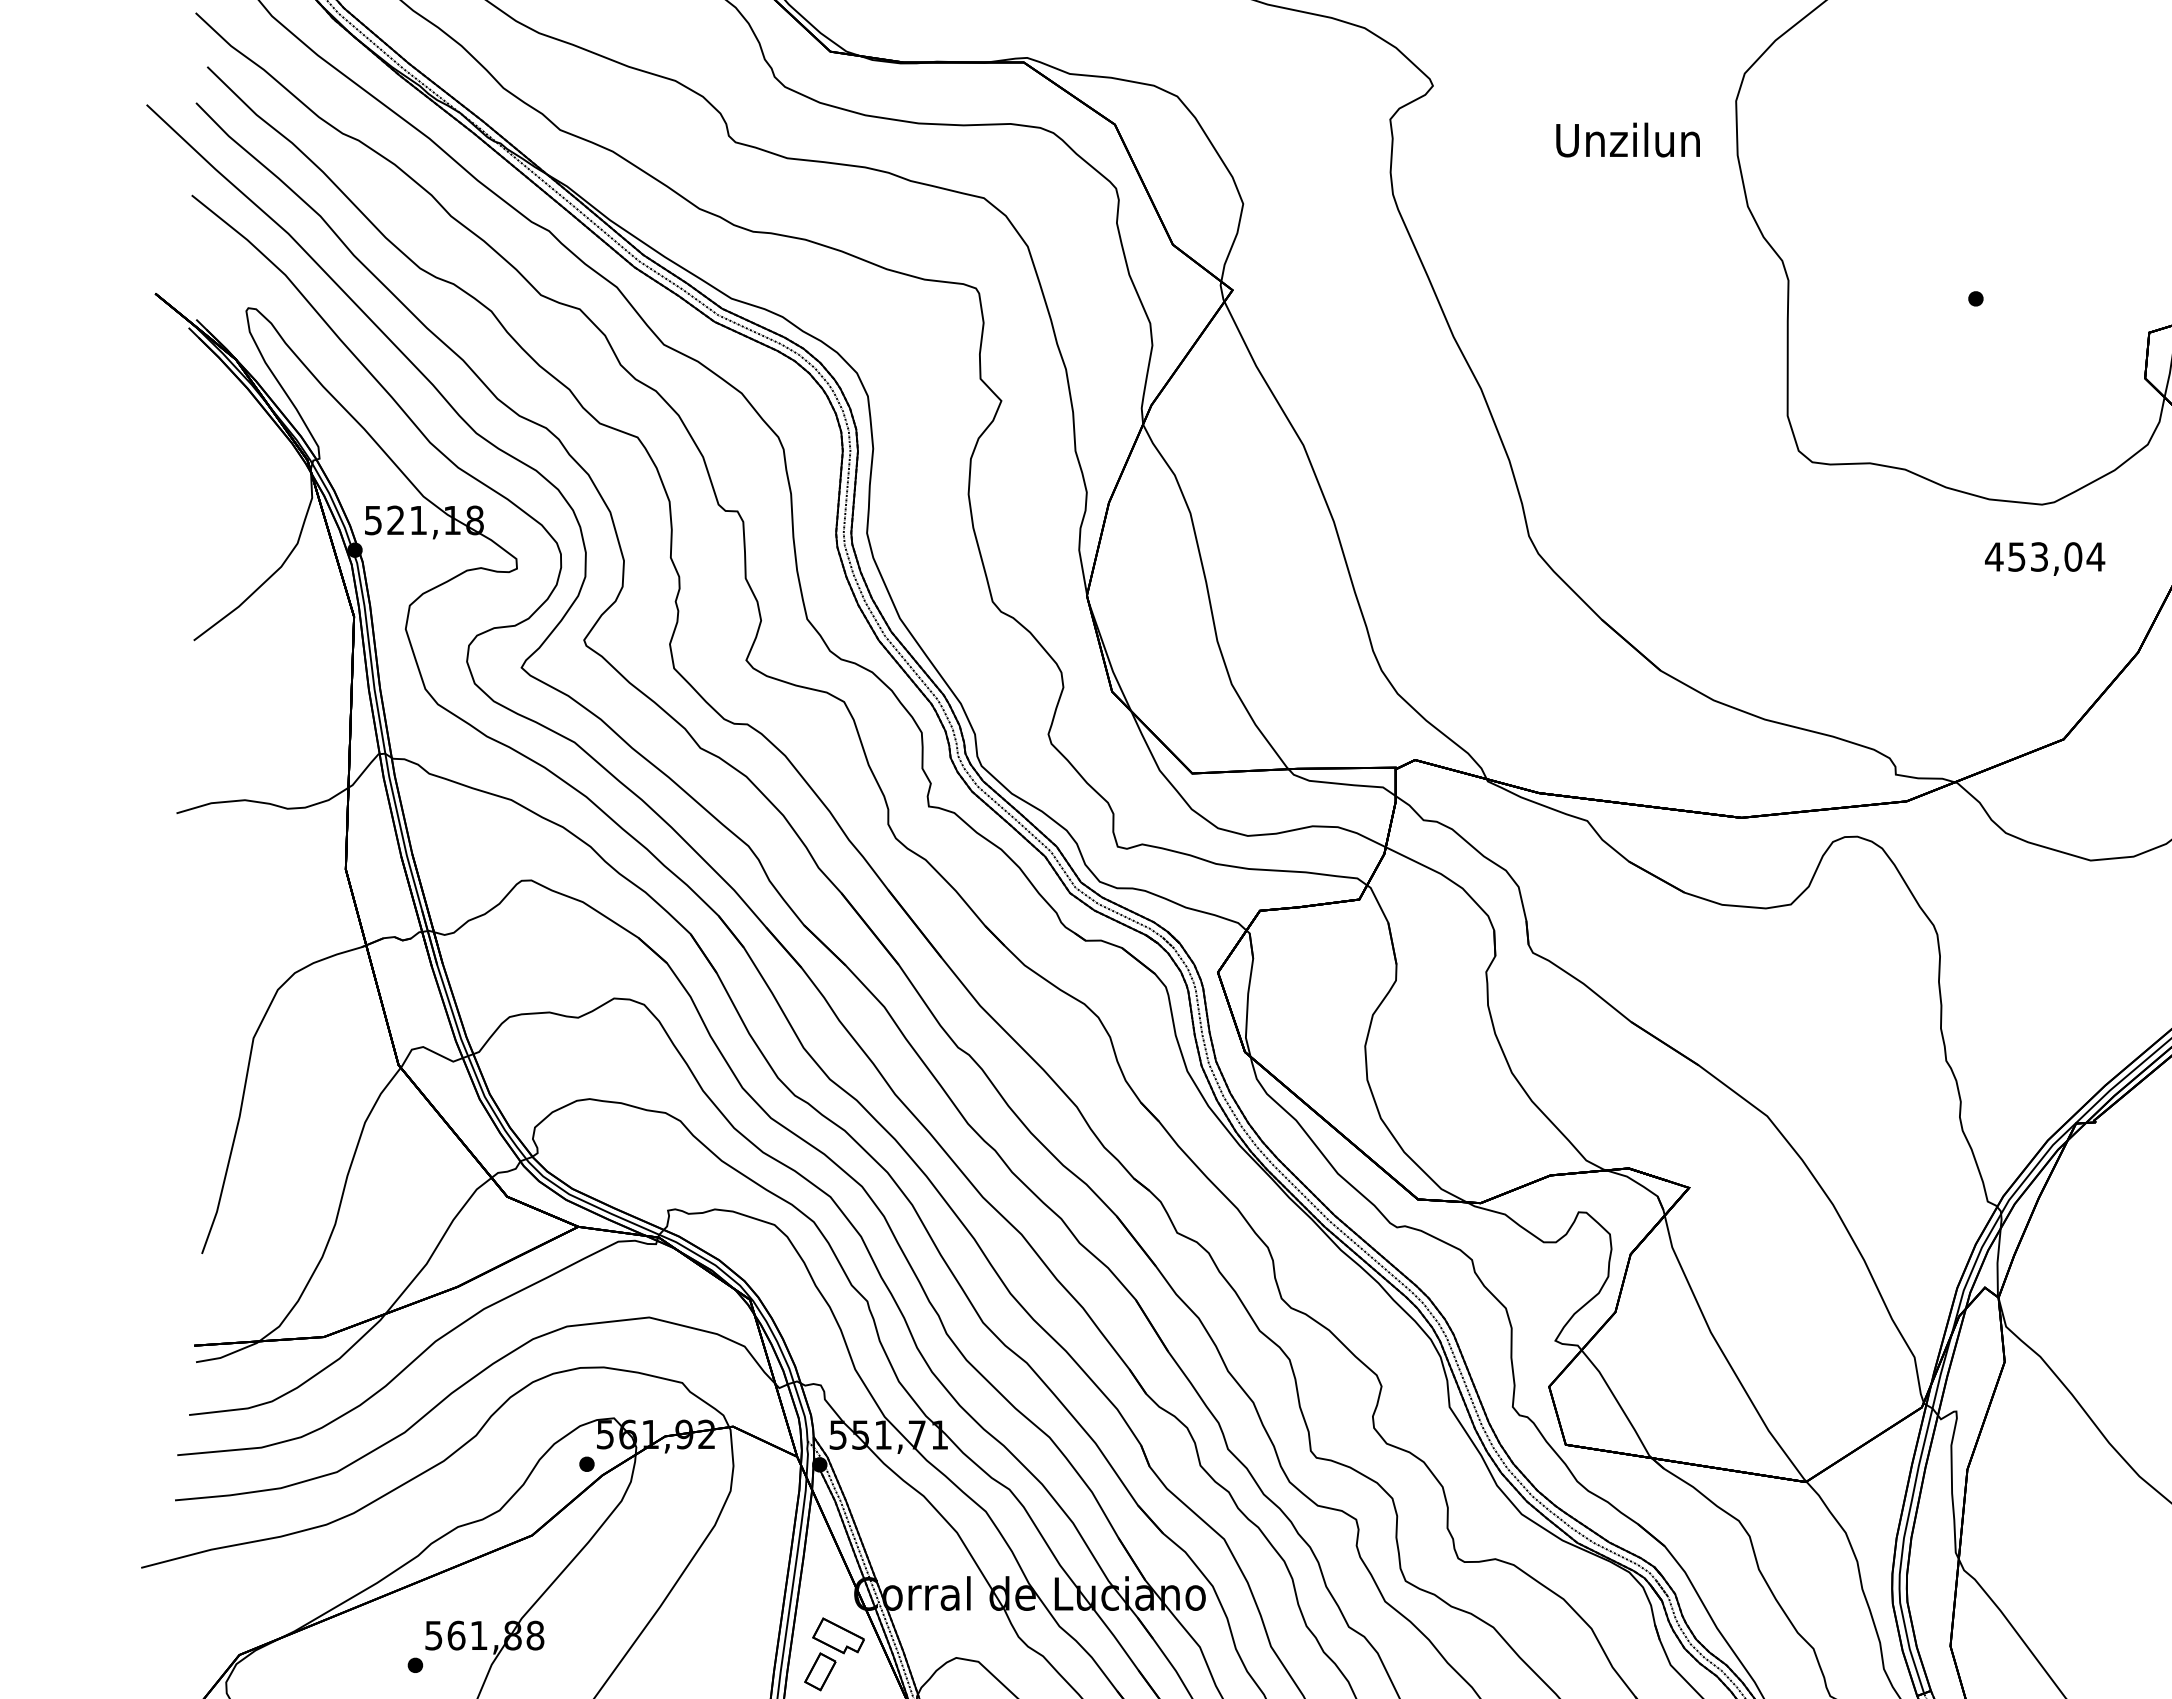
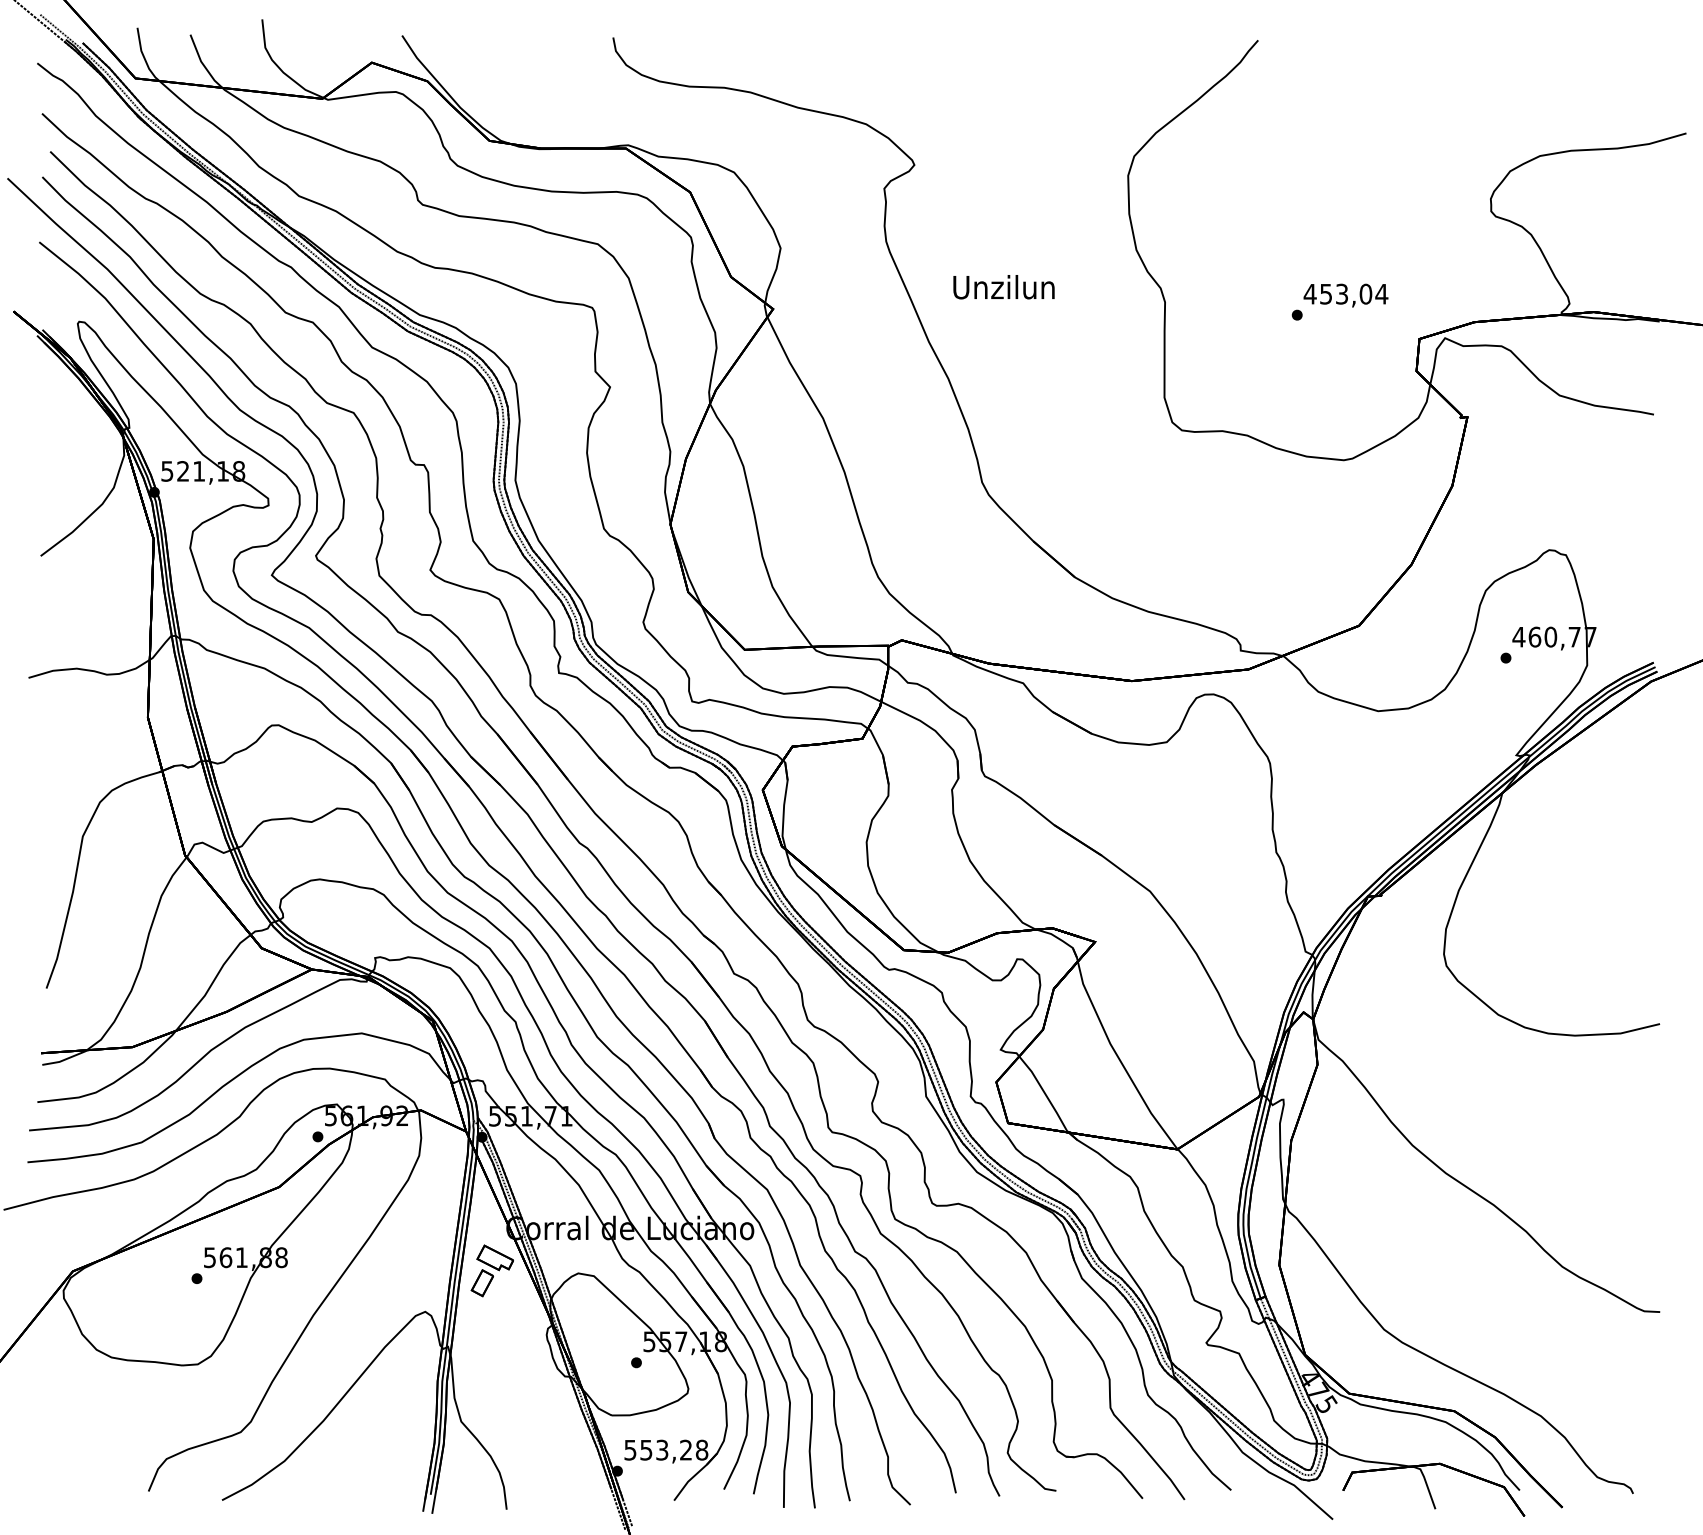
text: (1627, 140) -> (1003, 287), moved
text: (2044, 558) -> (1345, 295), moved

